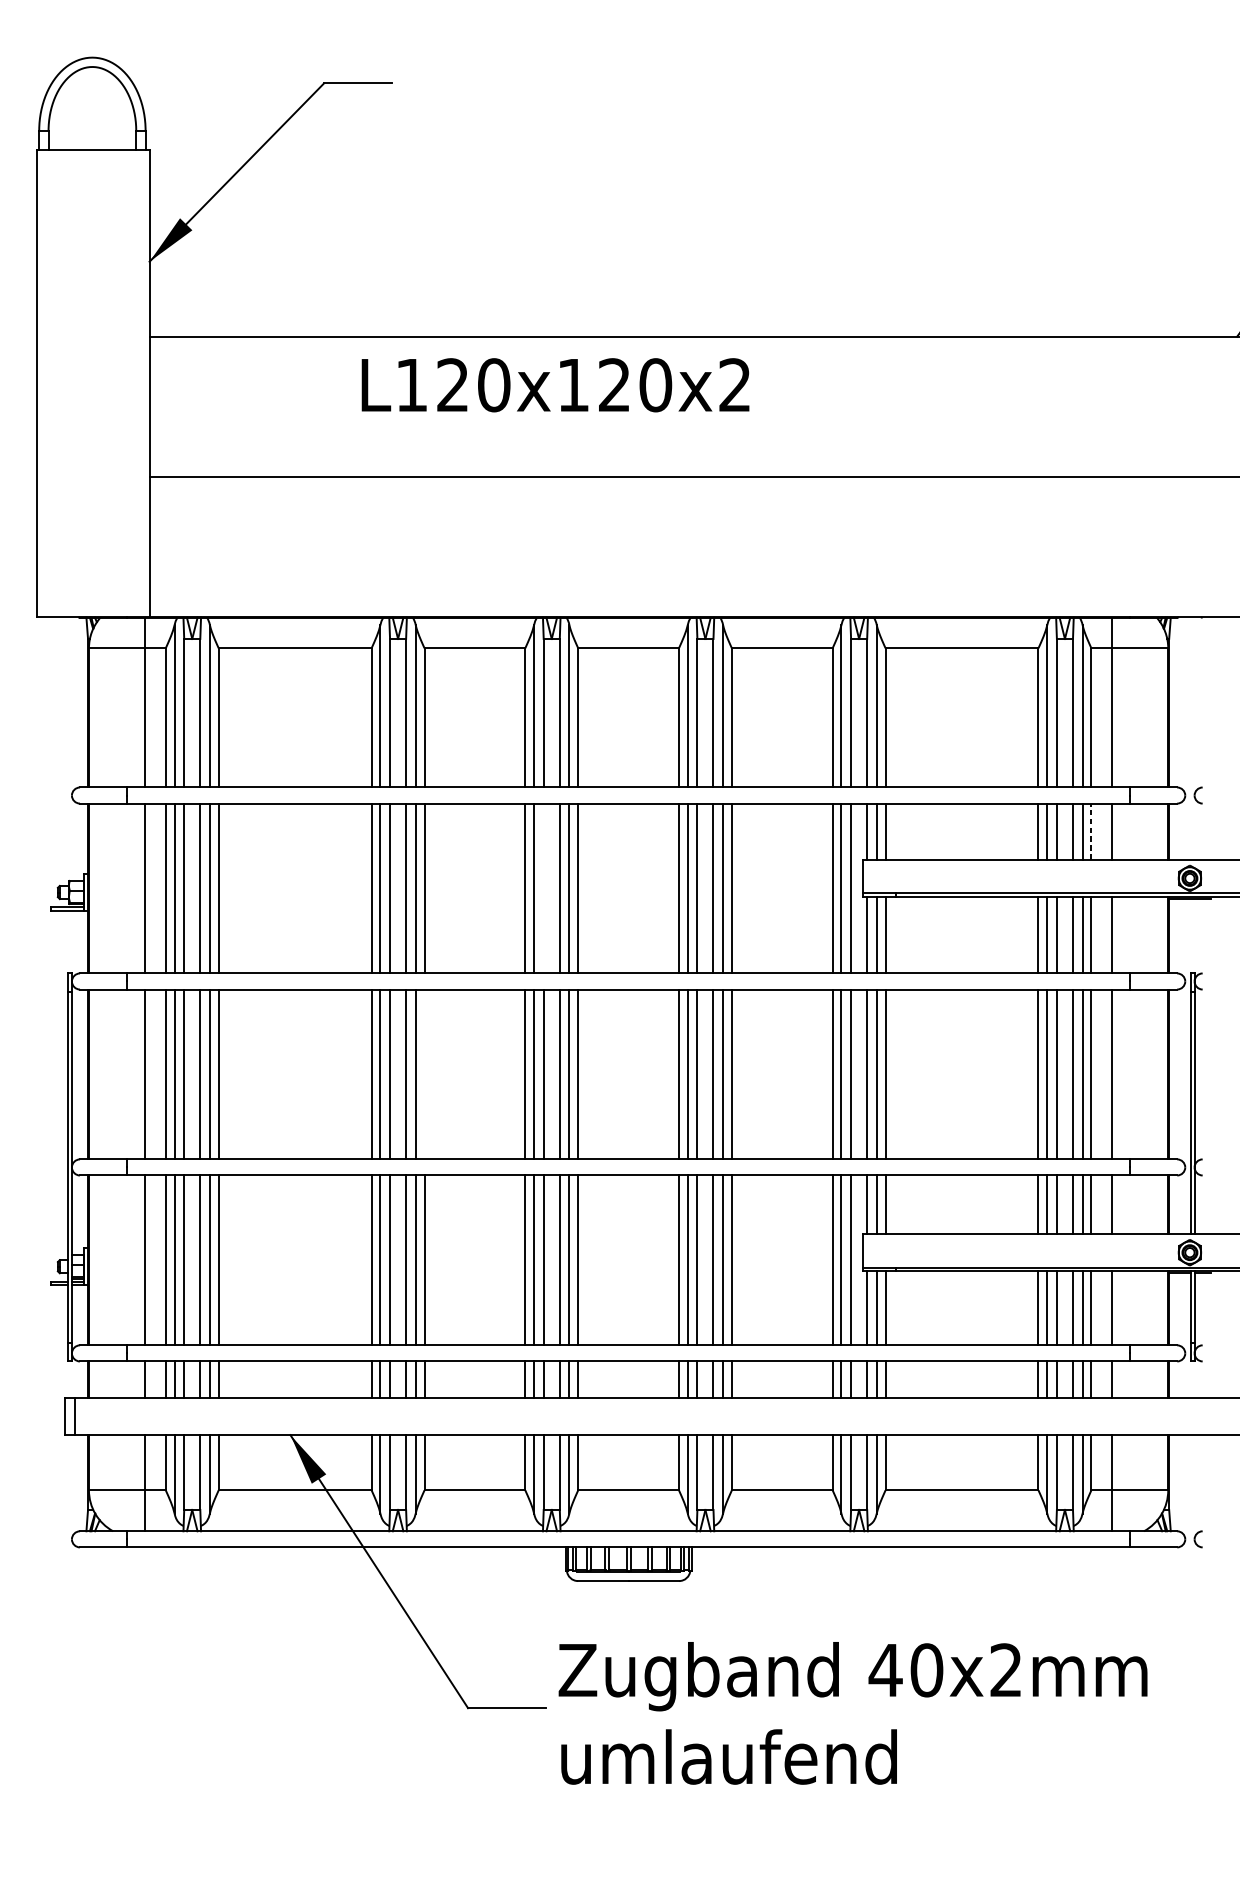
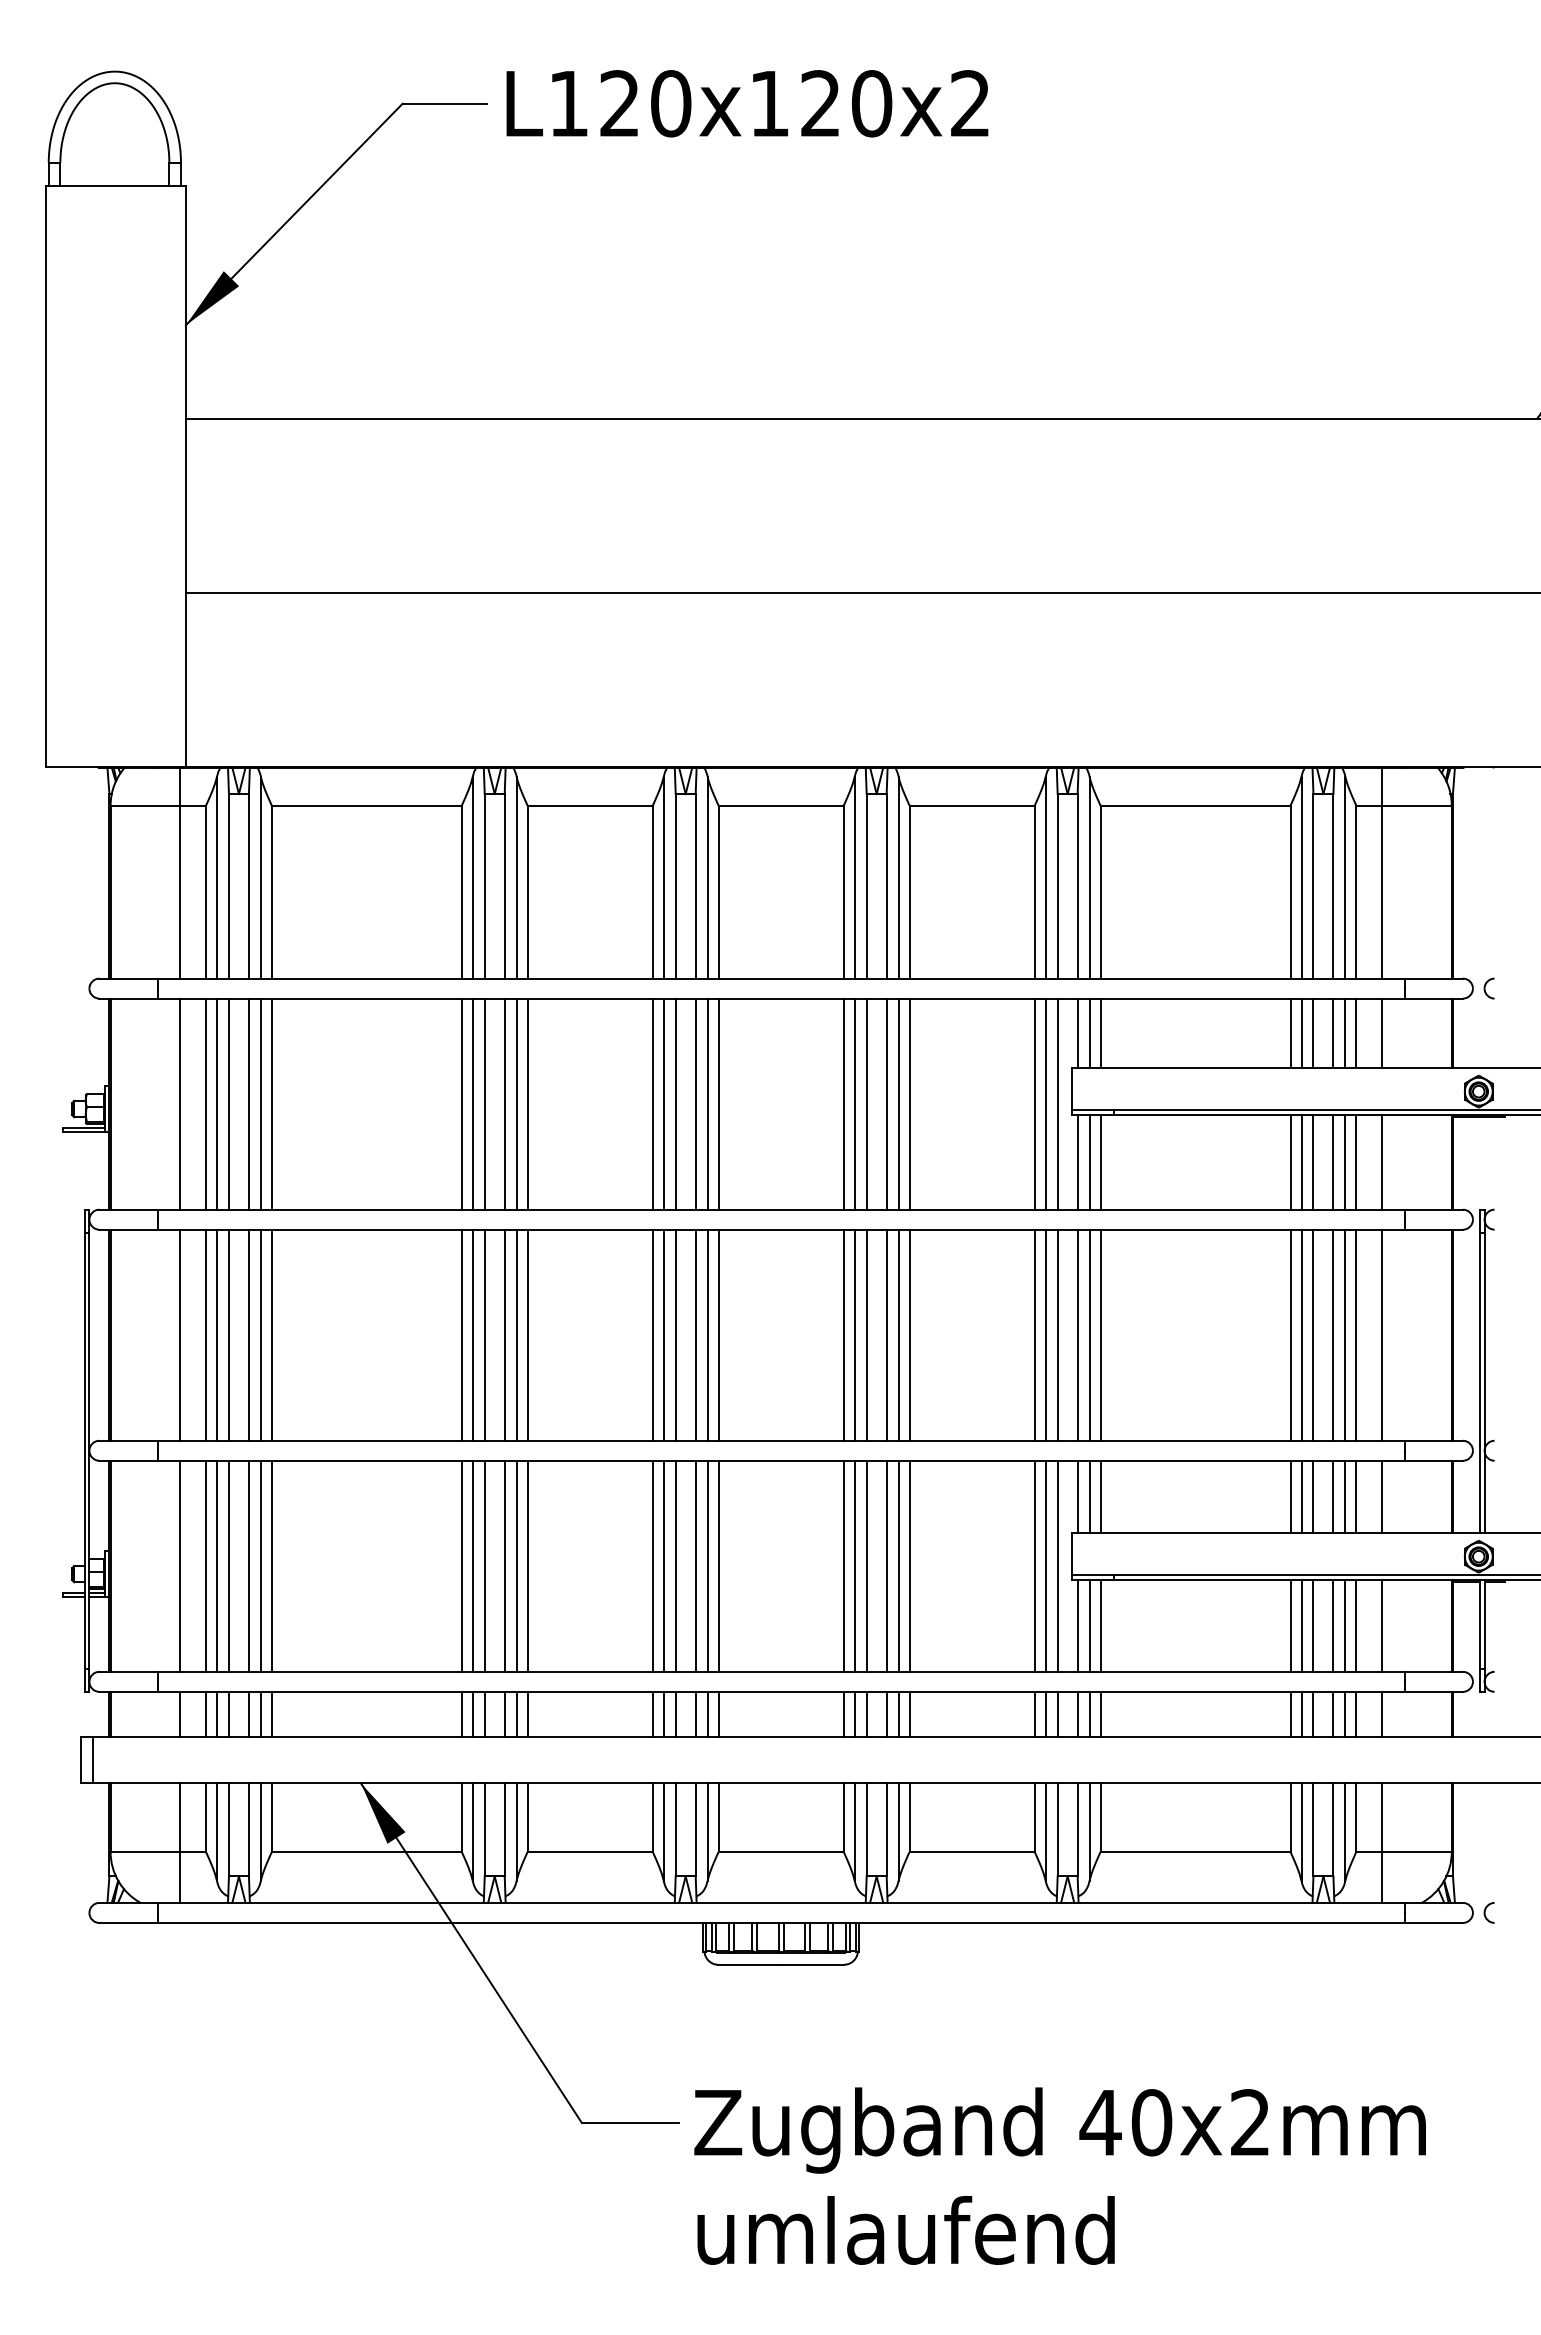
text: (555, 385) -> (747, 103), moved
line: (1091, 831) -> (1356, 1033), dashed -> solid
line: (543, 887) -> (675, 1103), added
line: (424, 1073) -> (527, 1334), added
text: (852, 1712) -> (1059, 2175), moved

